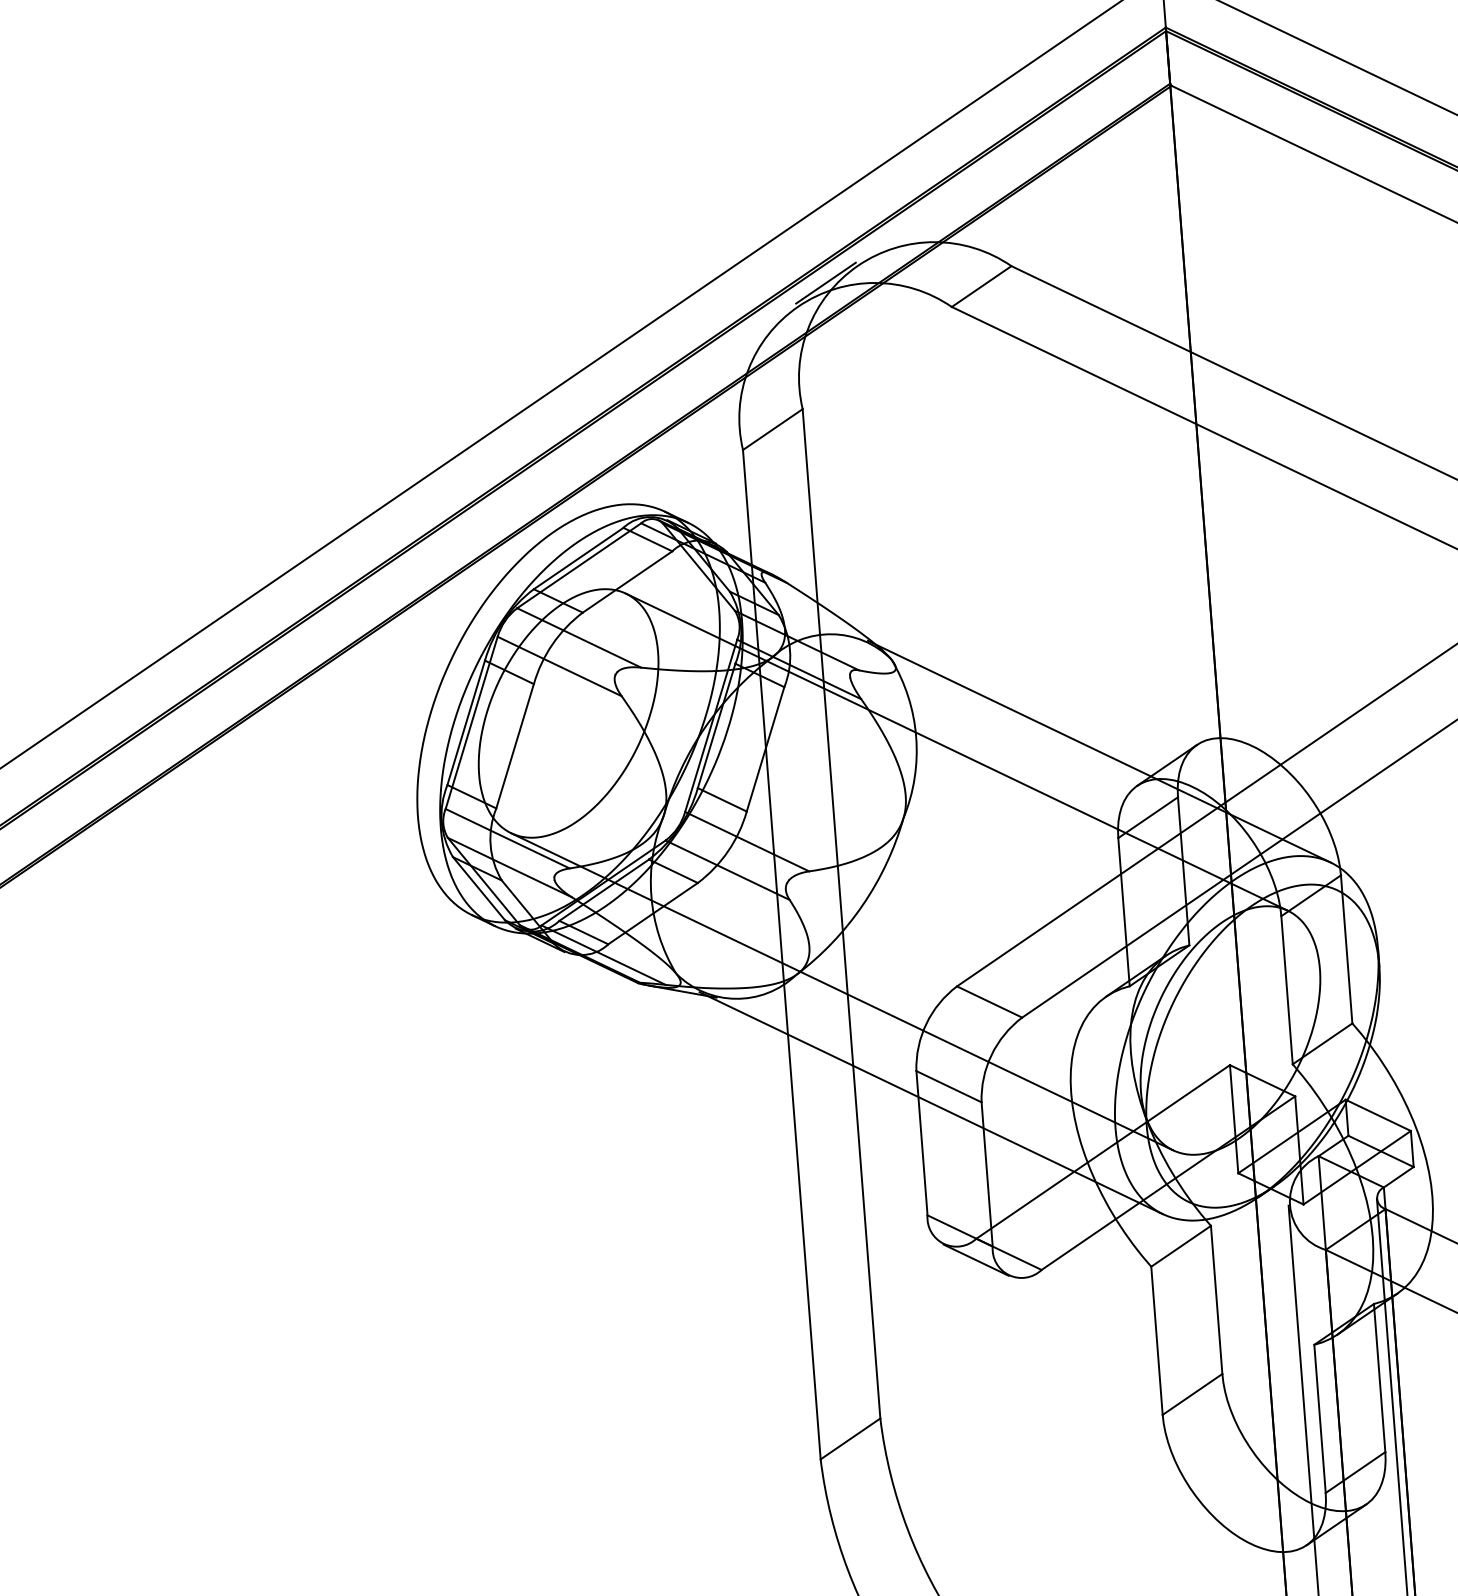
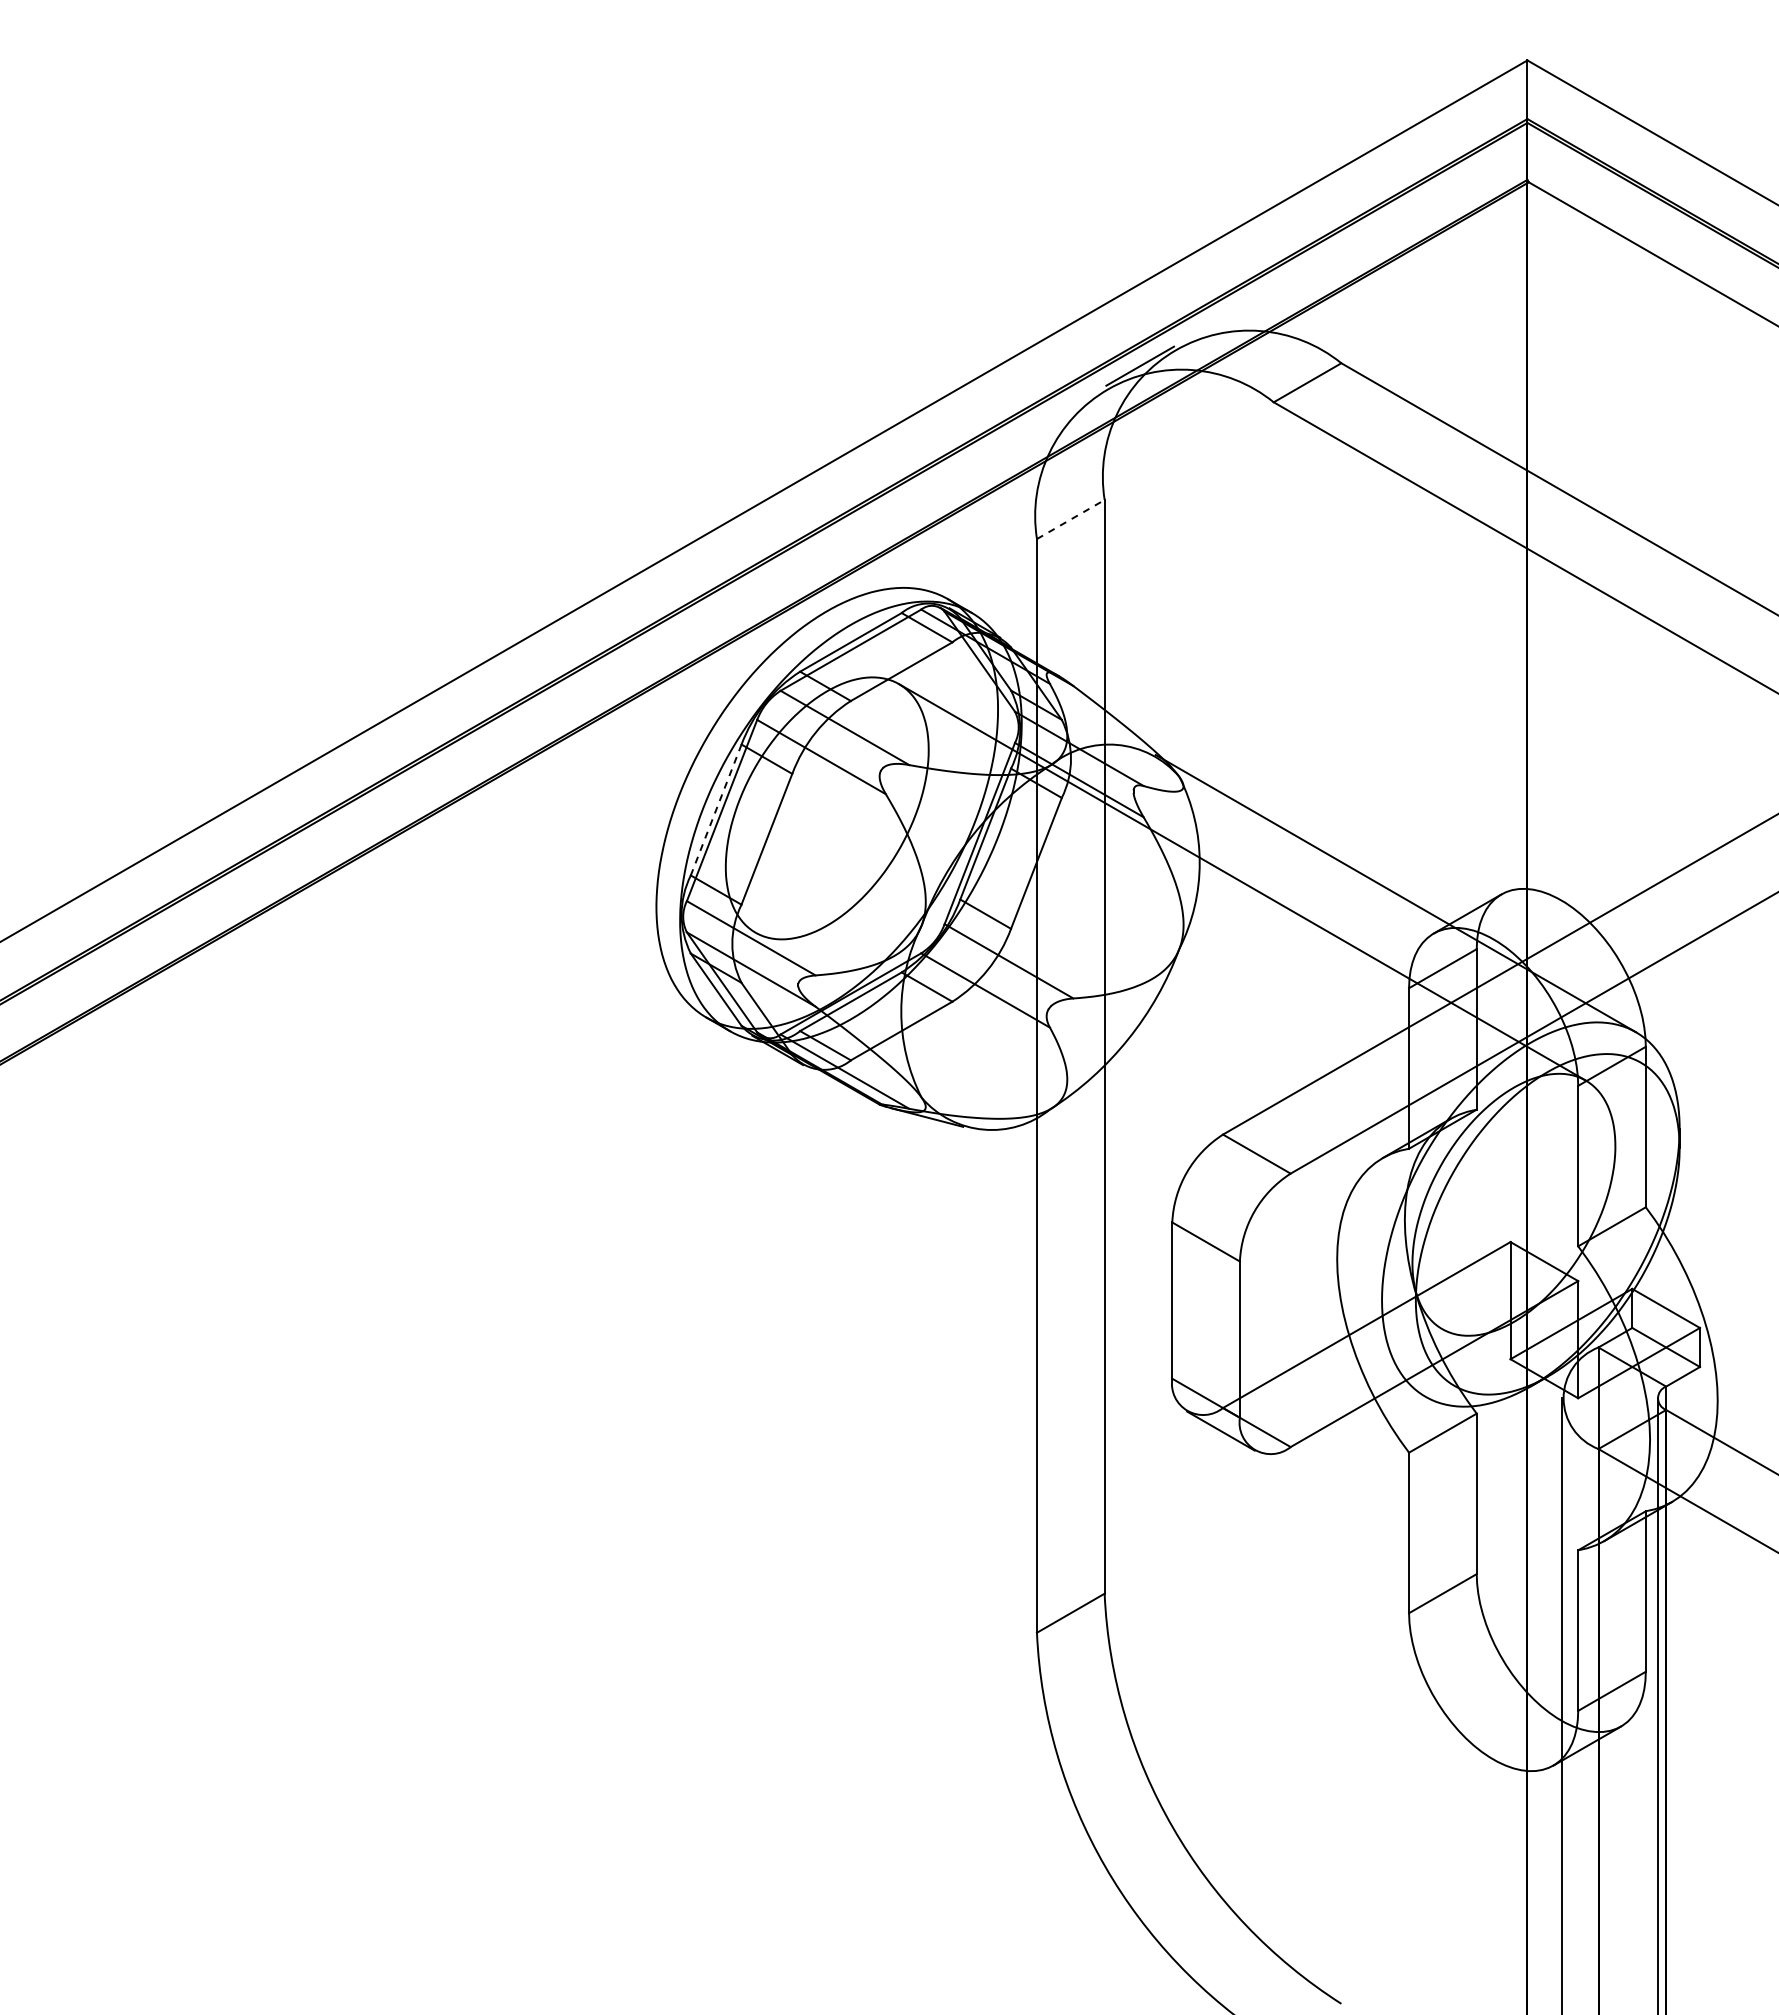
line: (773, 429) -> (1071, 519), solid -> dashed
line: (466, 723) -> (716, 810), solid -> dashed
line: (841, 991) -> (1098, 1130), removed
line: (931, 1102) -> (1185, 1257), removed

